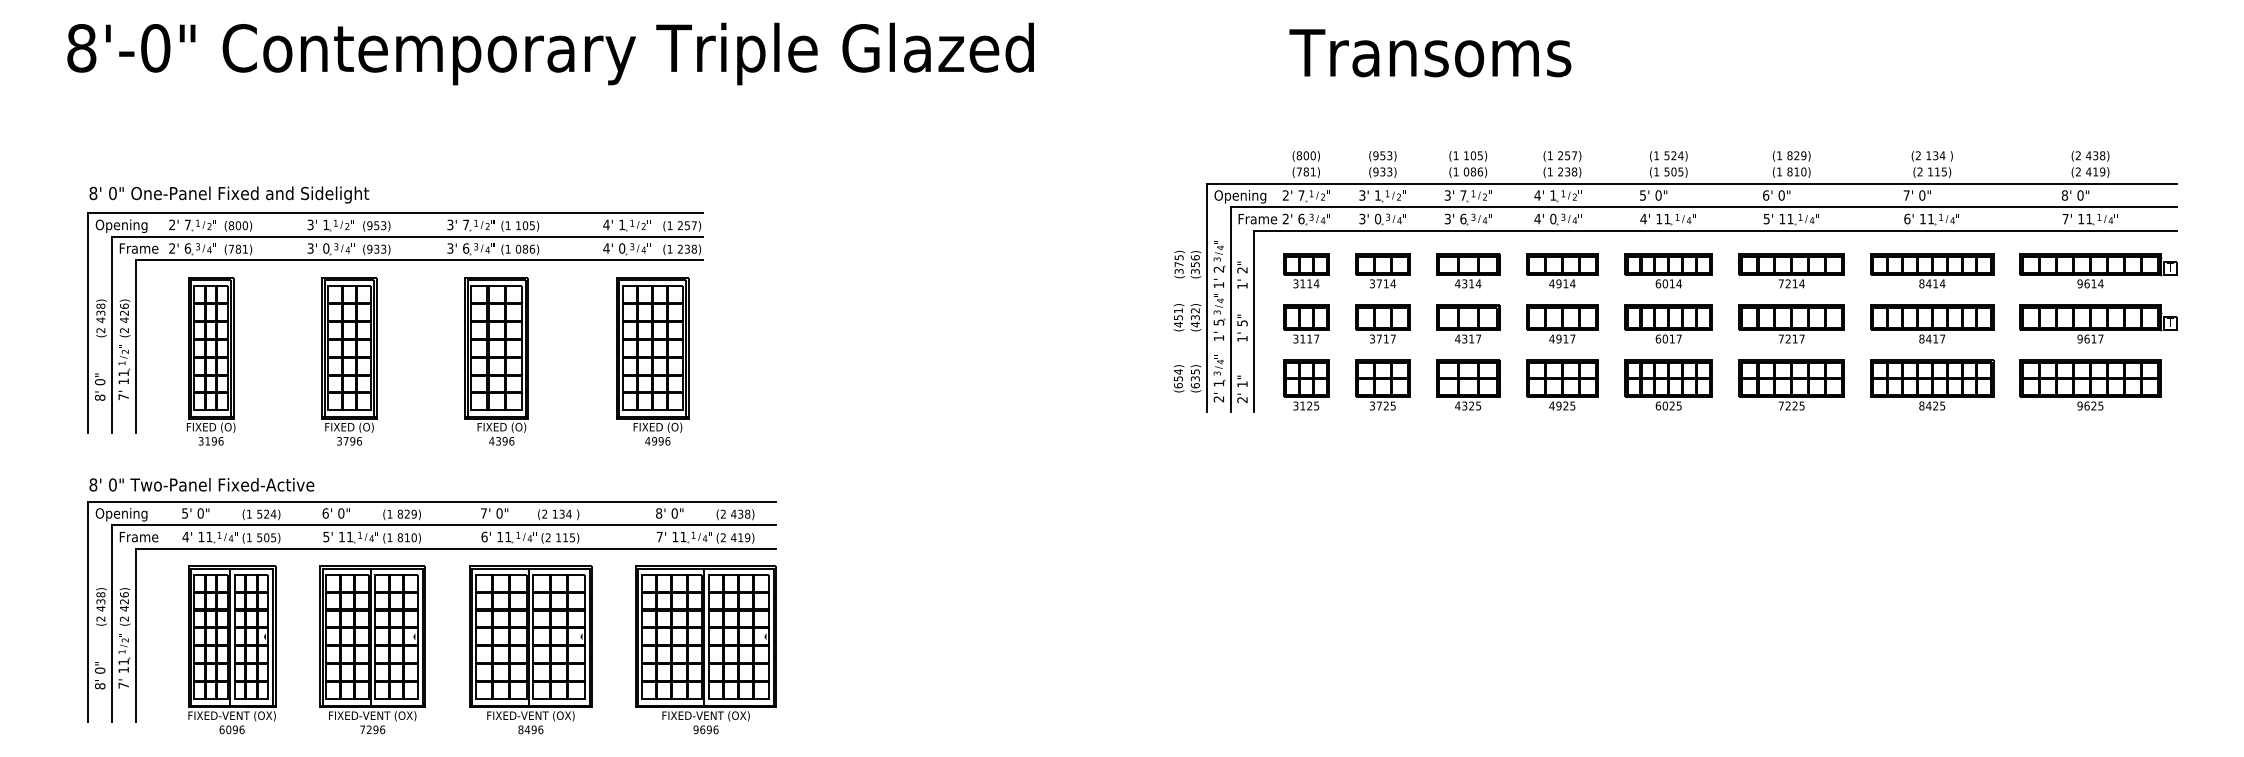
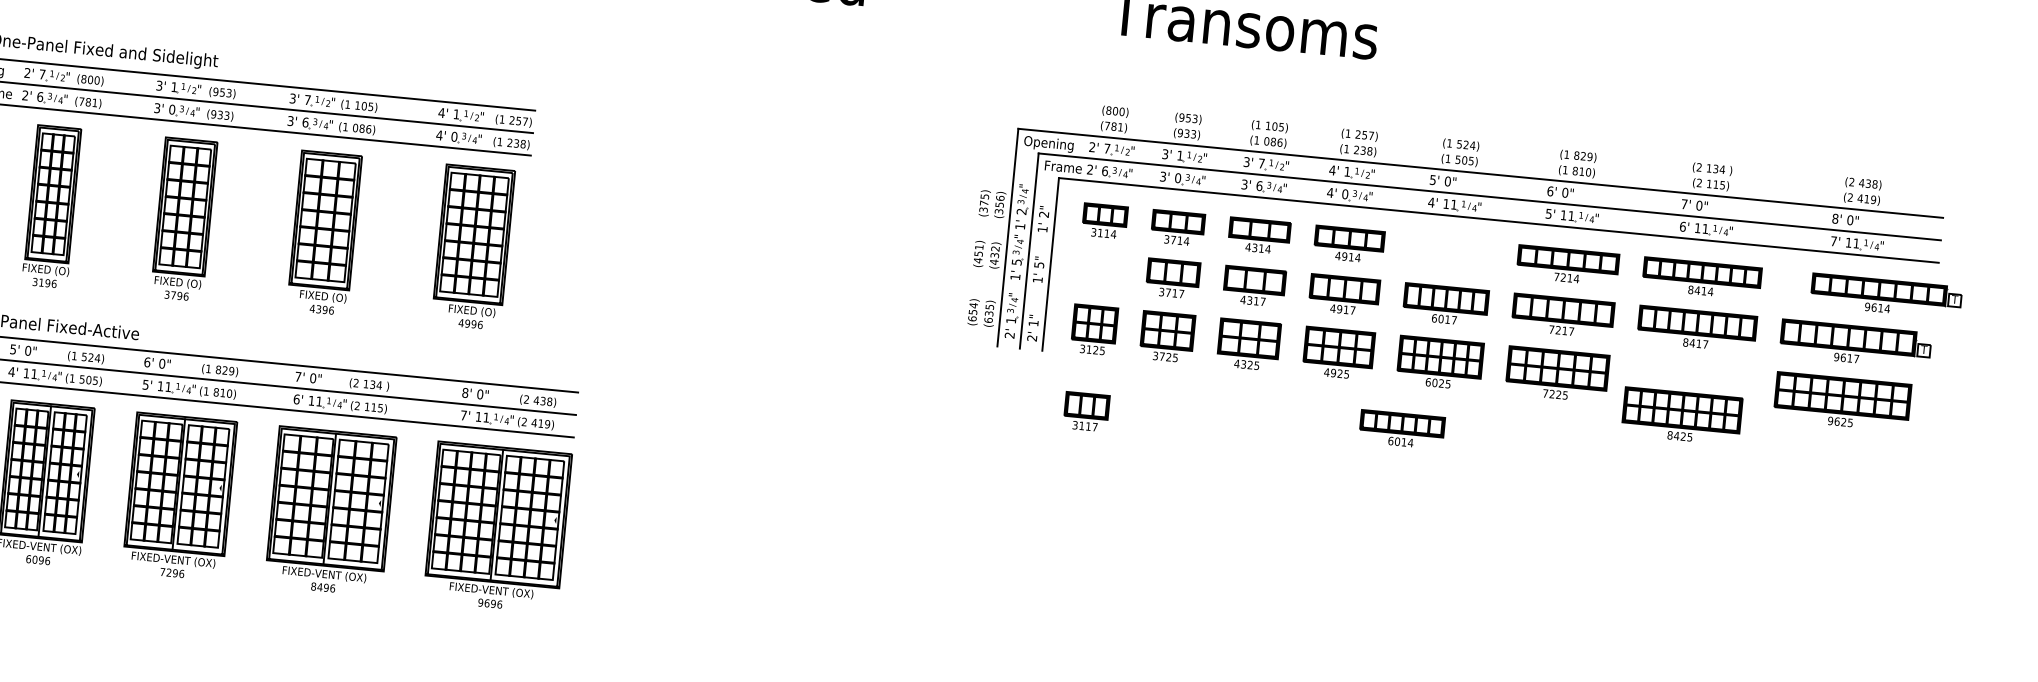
part: (1668, 270) -> (1401, 429), moved
part: (2098, 270) -> (1886, 295), moved
part: (1306, 323) -> (1086, 411), moved
part: (1932, 384) -> (1682, 415), moved

